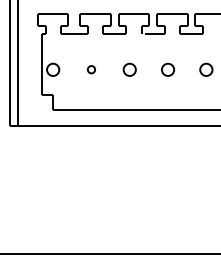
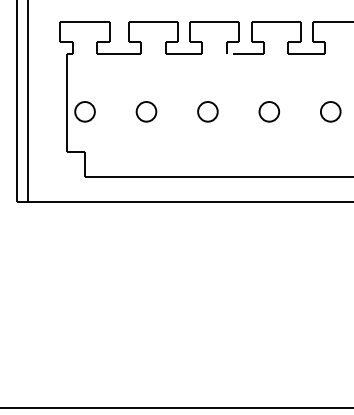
part: (91, 69) -> (146, 111), size x1.67

